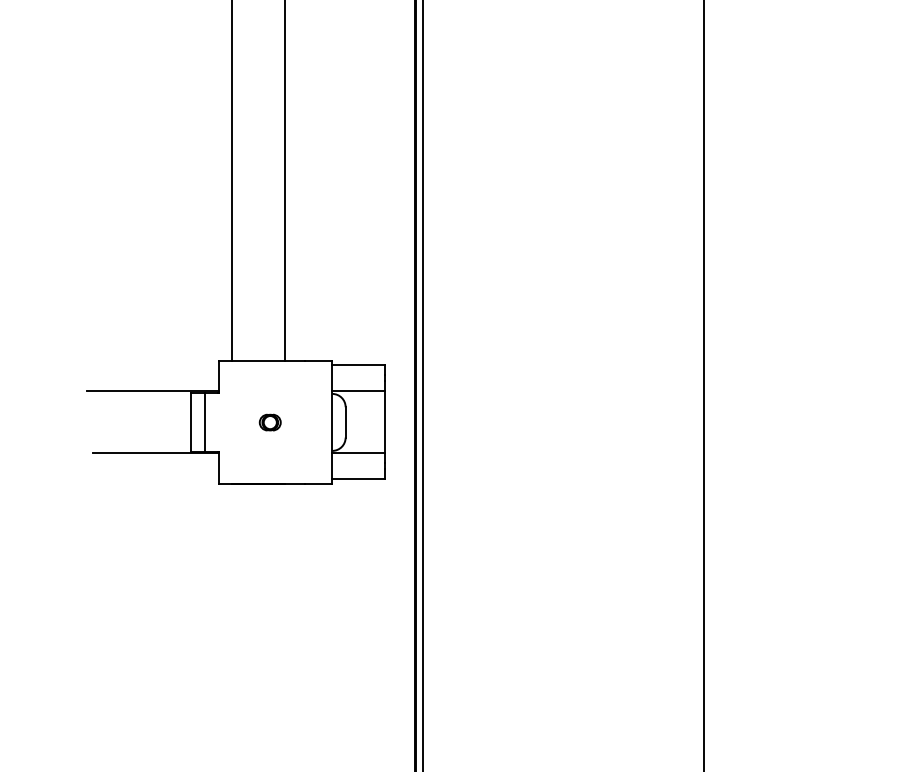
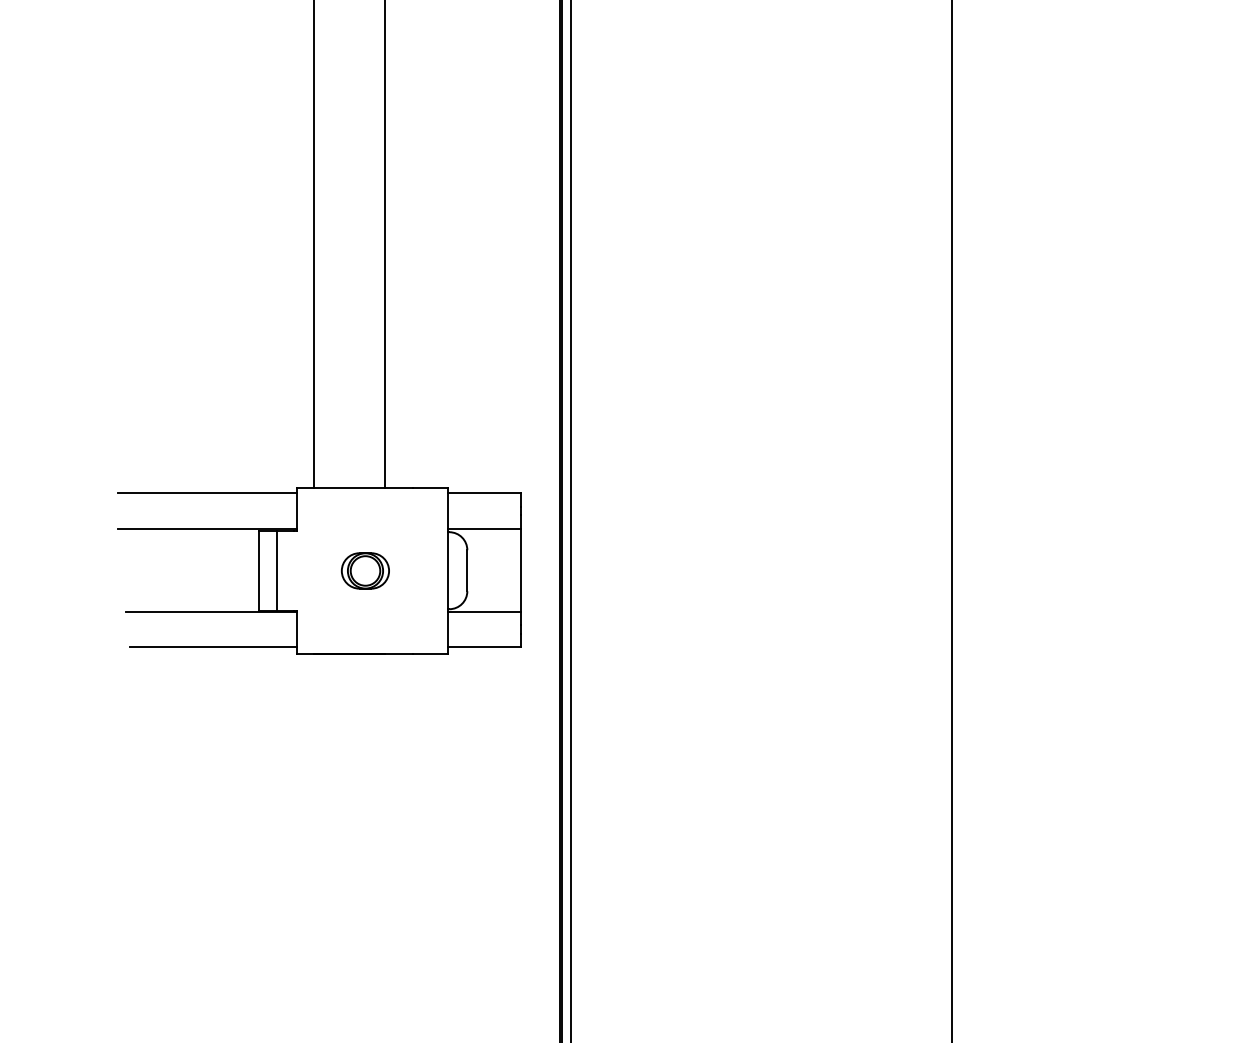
line: (152, 365) -> (206, 493), added
part: (270, 422) -> (365, 570), size x1.67
line: (157, 479) -> (213, 647), added

